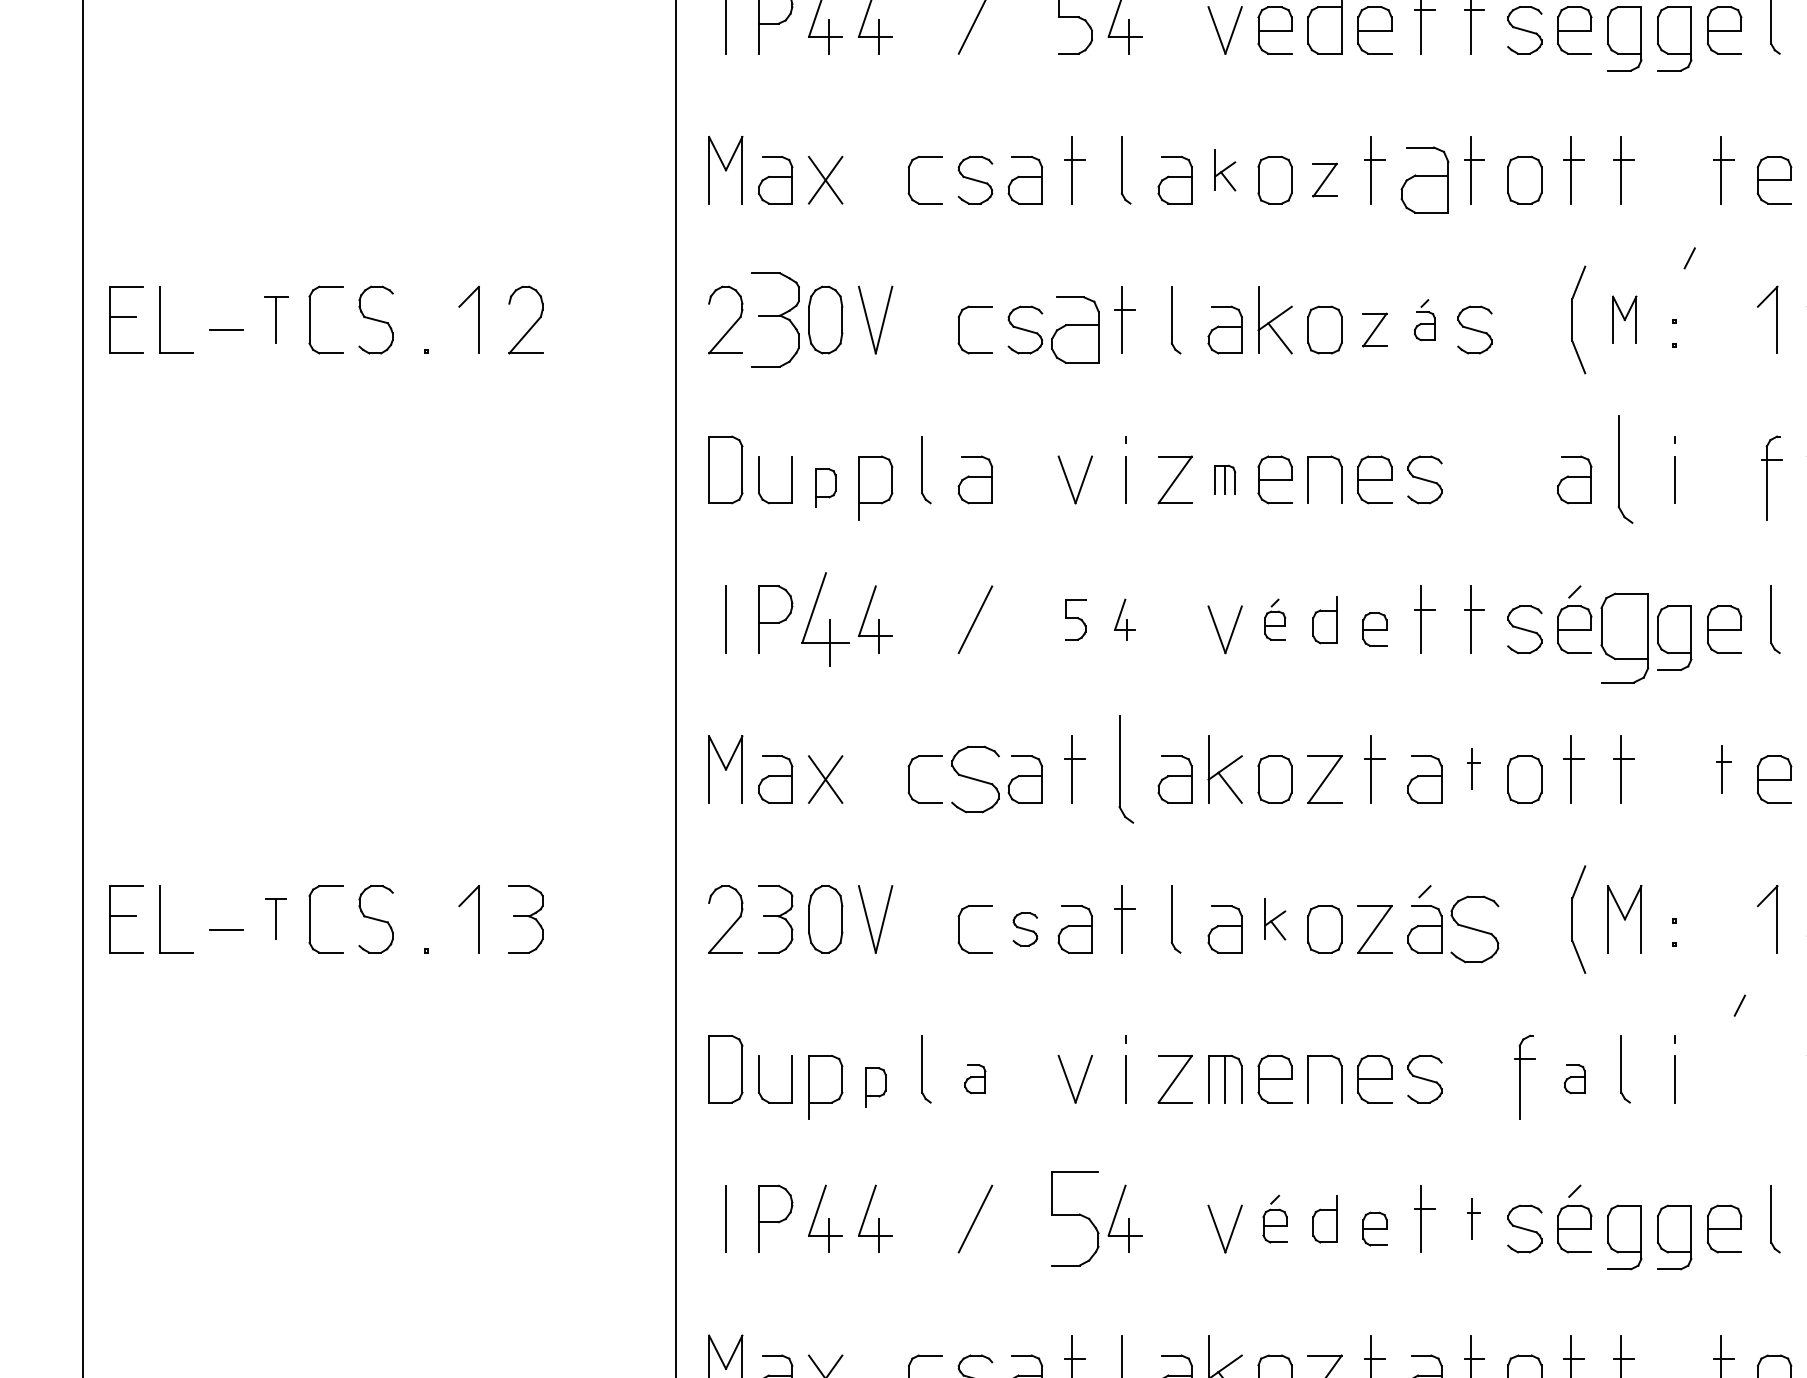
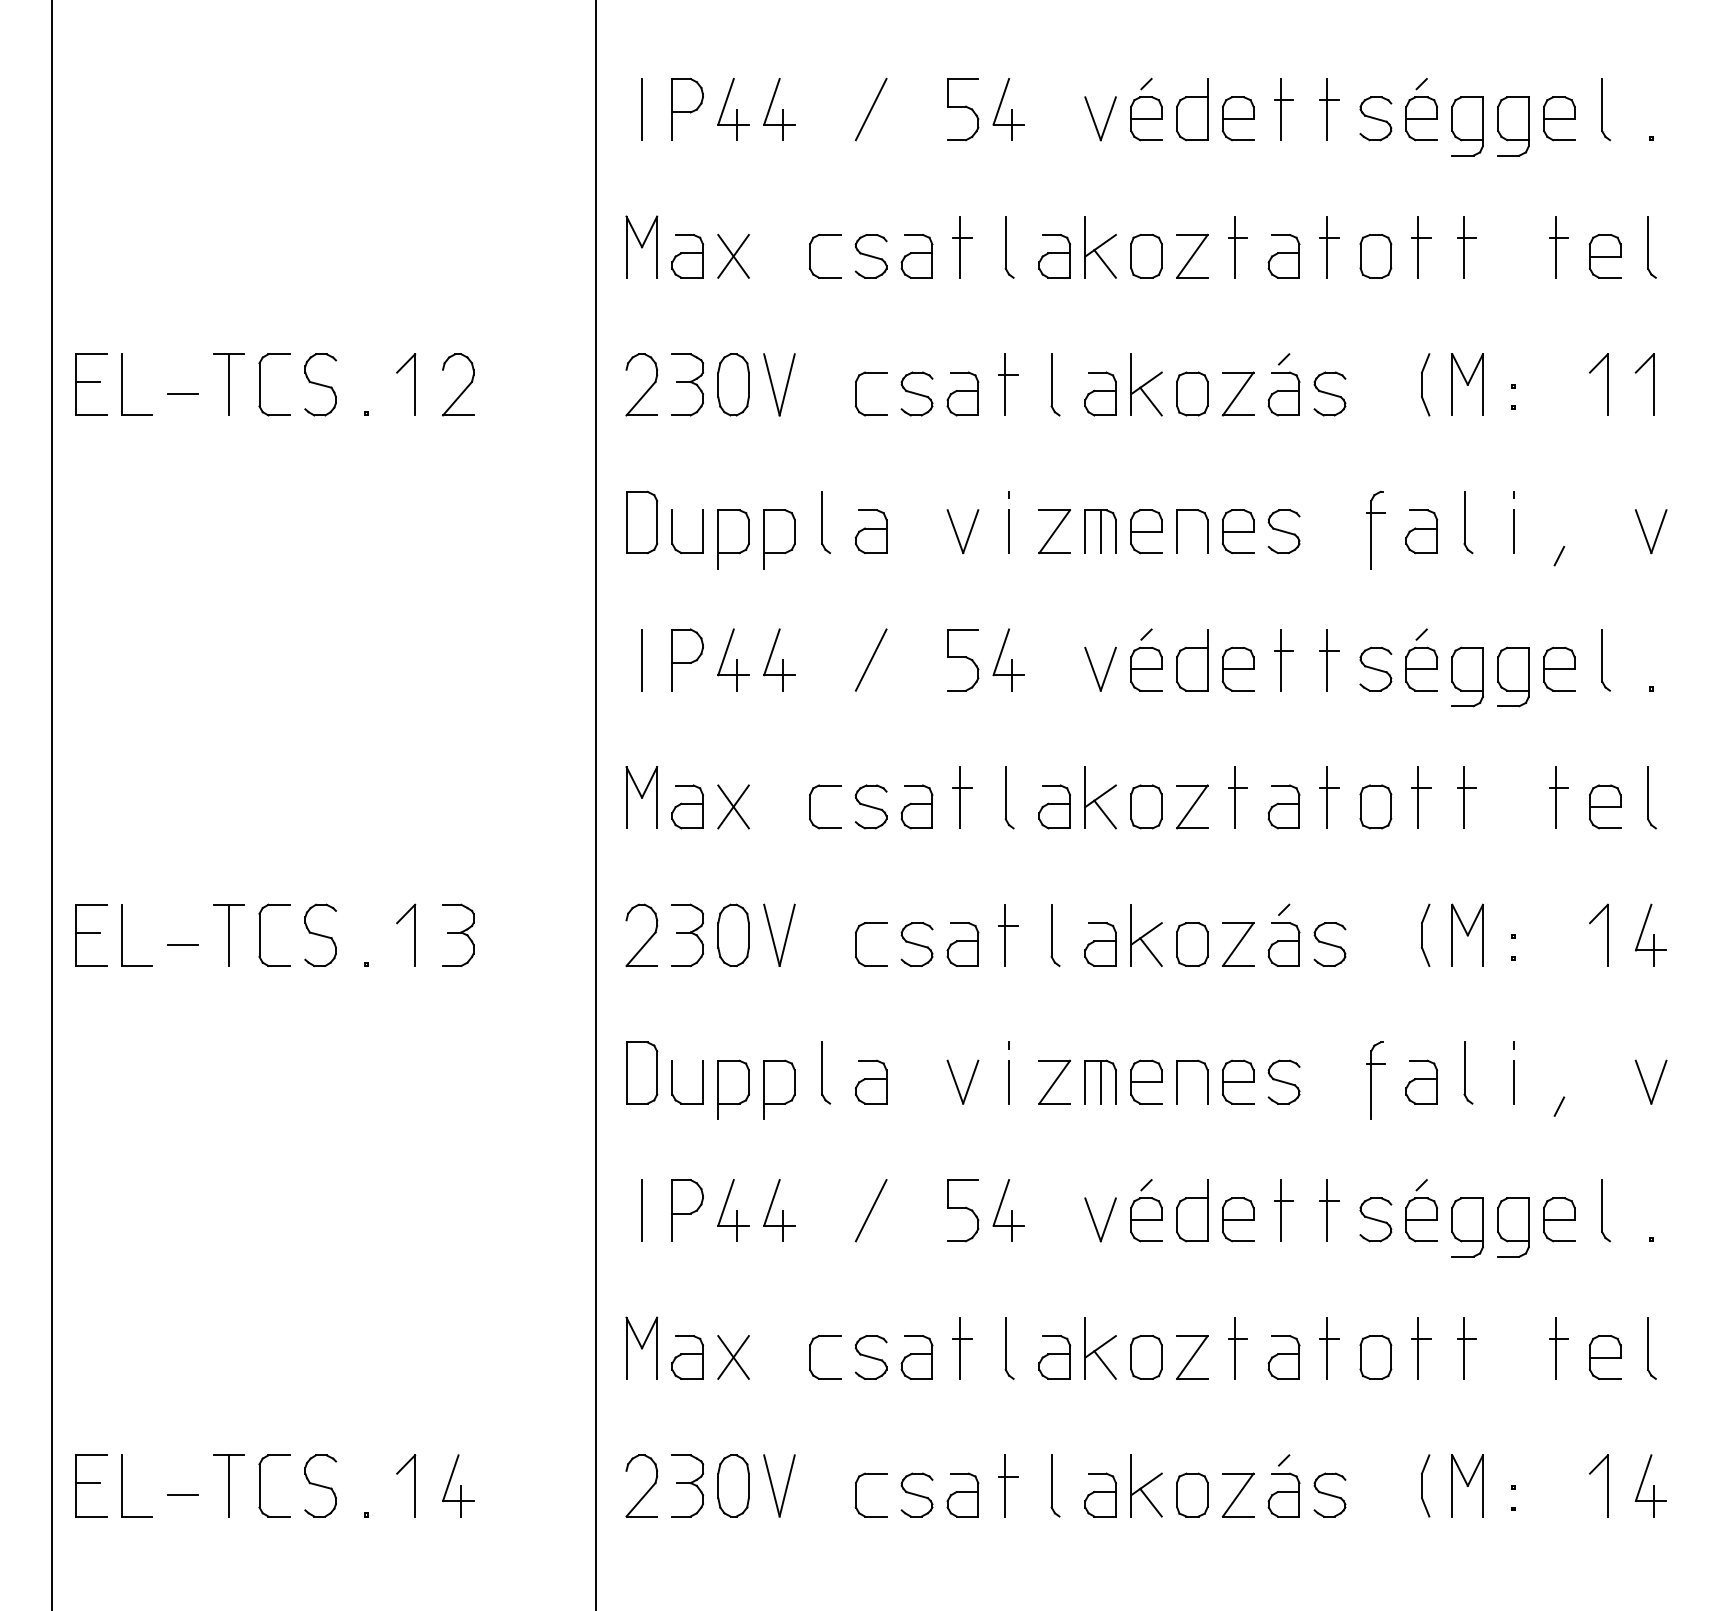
part: (1225, 170) -> (1100, 247), size x1.67
part: (1325, 179) -> (1192, 255), size x1.43
part: (1424, 180) -> (1283, 256), size x0.71
line: (1689, 258) -> (1559, 556), moved
part: (275, 319) -> (228, 384), size x1.43
part: (775, 319) -> (687, 384), size x0.71
part: (1424, 319) -> (1283, 384), size x1.67
part: (1578, 319) -> (1425, 384), size x0.62
part: (1624, 319) -> (1467, 384), size x1.43
part: (1074, 329) -> (962, 393), size x0.71
part: (1374, 329) -> (1237, 393), size x1.43
part: (1625, 469) -> (1468, 522), size x0.62
part: (1771, 477) -> (1375, 529), moved
part: (1225, 479) -> (1100, 531), size x1.67
part: (825, 488) -> (733, 539), size x1.67
part: (825, 619) -> (733, 659), size x0.71
part: (1124, 619) -> (1008, 659), size x1.67
part: (1275, 619) -> (1146, 659), size x1.67
part: (1075, 620) -> (963, 660), size x1.67
part: (1325, 620) -> (1192, 660), size x1.43
part: (1374, 628) -> (1237, 668), size x1.43
part: (1624, 637) -> (1467, 676), size x0.71
part: (1126, 769) -> (1009, 797), size x0.62
part: (1474, 769) -> (1329, 797), size x1.67
part: (1723, 769) -> (1558, 797), size x1.43
part: (974, 779) -> (870, 806), size x0.71
part: (1578, 918) -> (1425, 934), size x0.62
part: (275, 919) -> (228, 935), size x1.67
part: (1275, 919) -> (1146, 935), size x1.67
part: (1024, 929) -> (916, 944), size x1.43
part: (1474, 929) -> (1329, 944), size x0.71
line: (1739, 1005) -> (1559, 1106), moved
part: (974, 1078) -> (870, 1081), size x1.67
part: (1574, 1078) -> (1421, 1081), size x1.67
part: (875, 1087) -> (779, 1089), size x1.67
part: (1075, 1218) -> (963, 1210), size x0.71
part: (1275, 1218) -> (1146, 1210), size x1.43
part: (1325, 1218) -> (1192, 1210), size x1.43
part: (1474, 1218) -> (1329, 1210), size x1.67
part: (1375, 1228) -> (1238, 1219), size x1.43

